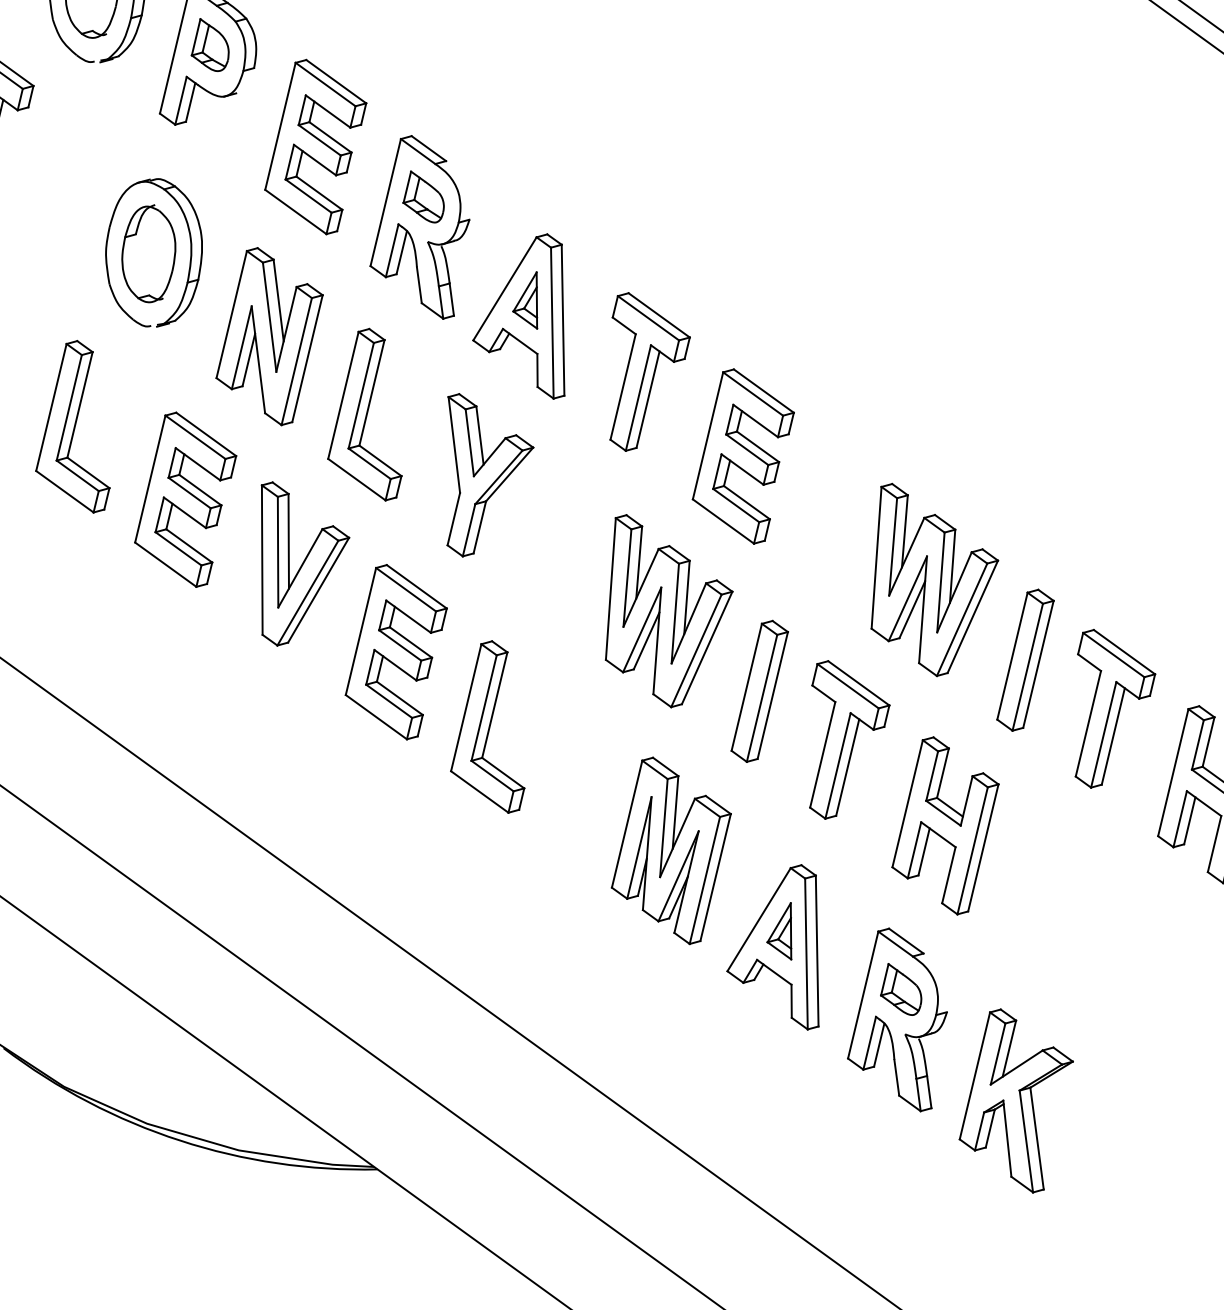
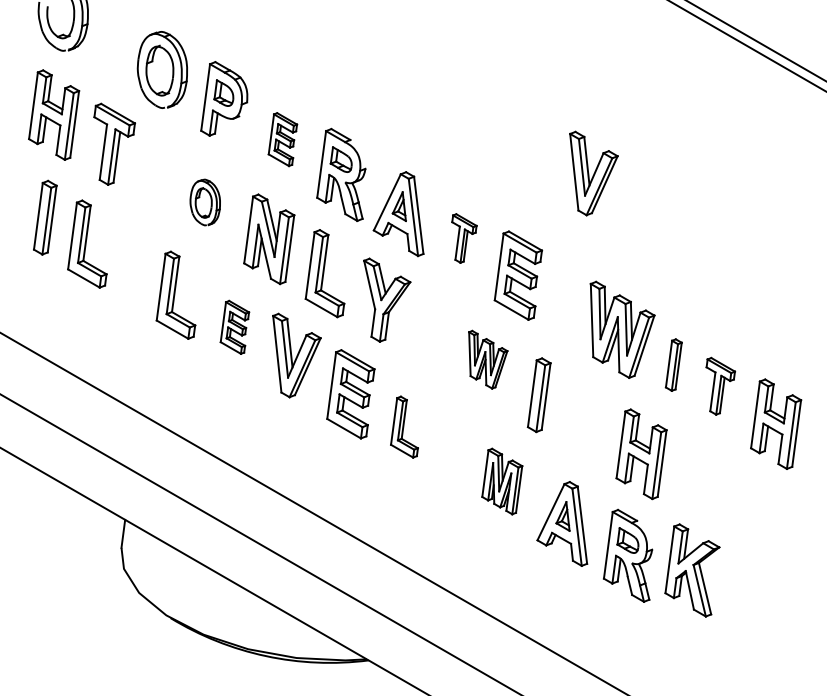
part: (315, 146) -> (282, 139), size x0.6
part: (151, 252) -> (204, 202), size x0.6
part: (908, 274) -> (593, 173), added
part: (646, 373) -> (464, 238), size x0.6
part: (184, 499) -> (234, 327), size x0.6
part: (668, 612) -> (488, 359), size x0.6
part: (1025, 658) -> (673, 364), size x0.7
part: (1111, 708) -> (720, 385), size x0.7
part: (493, 724) -> (404, 426), size x0.7
part: (844, 741) -> (585, 416), removed
part: (669, 850) -> (501, 481), size x0.7
part: (1016, 1100) -> (692, 570), moved

